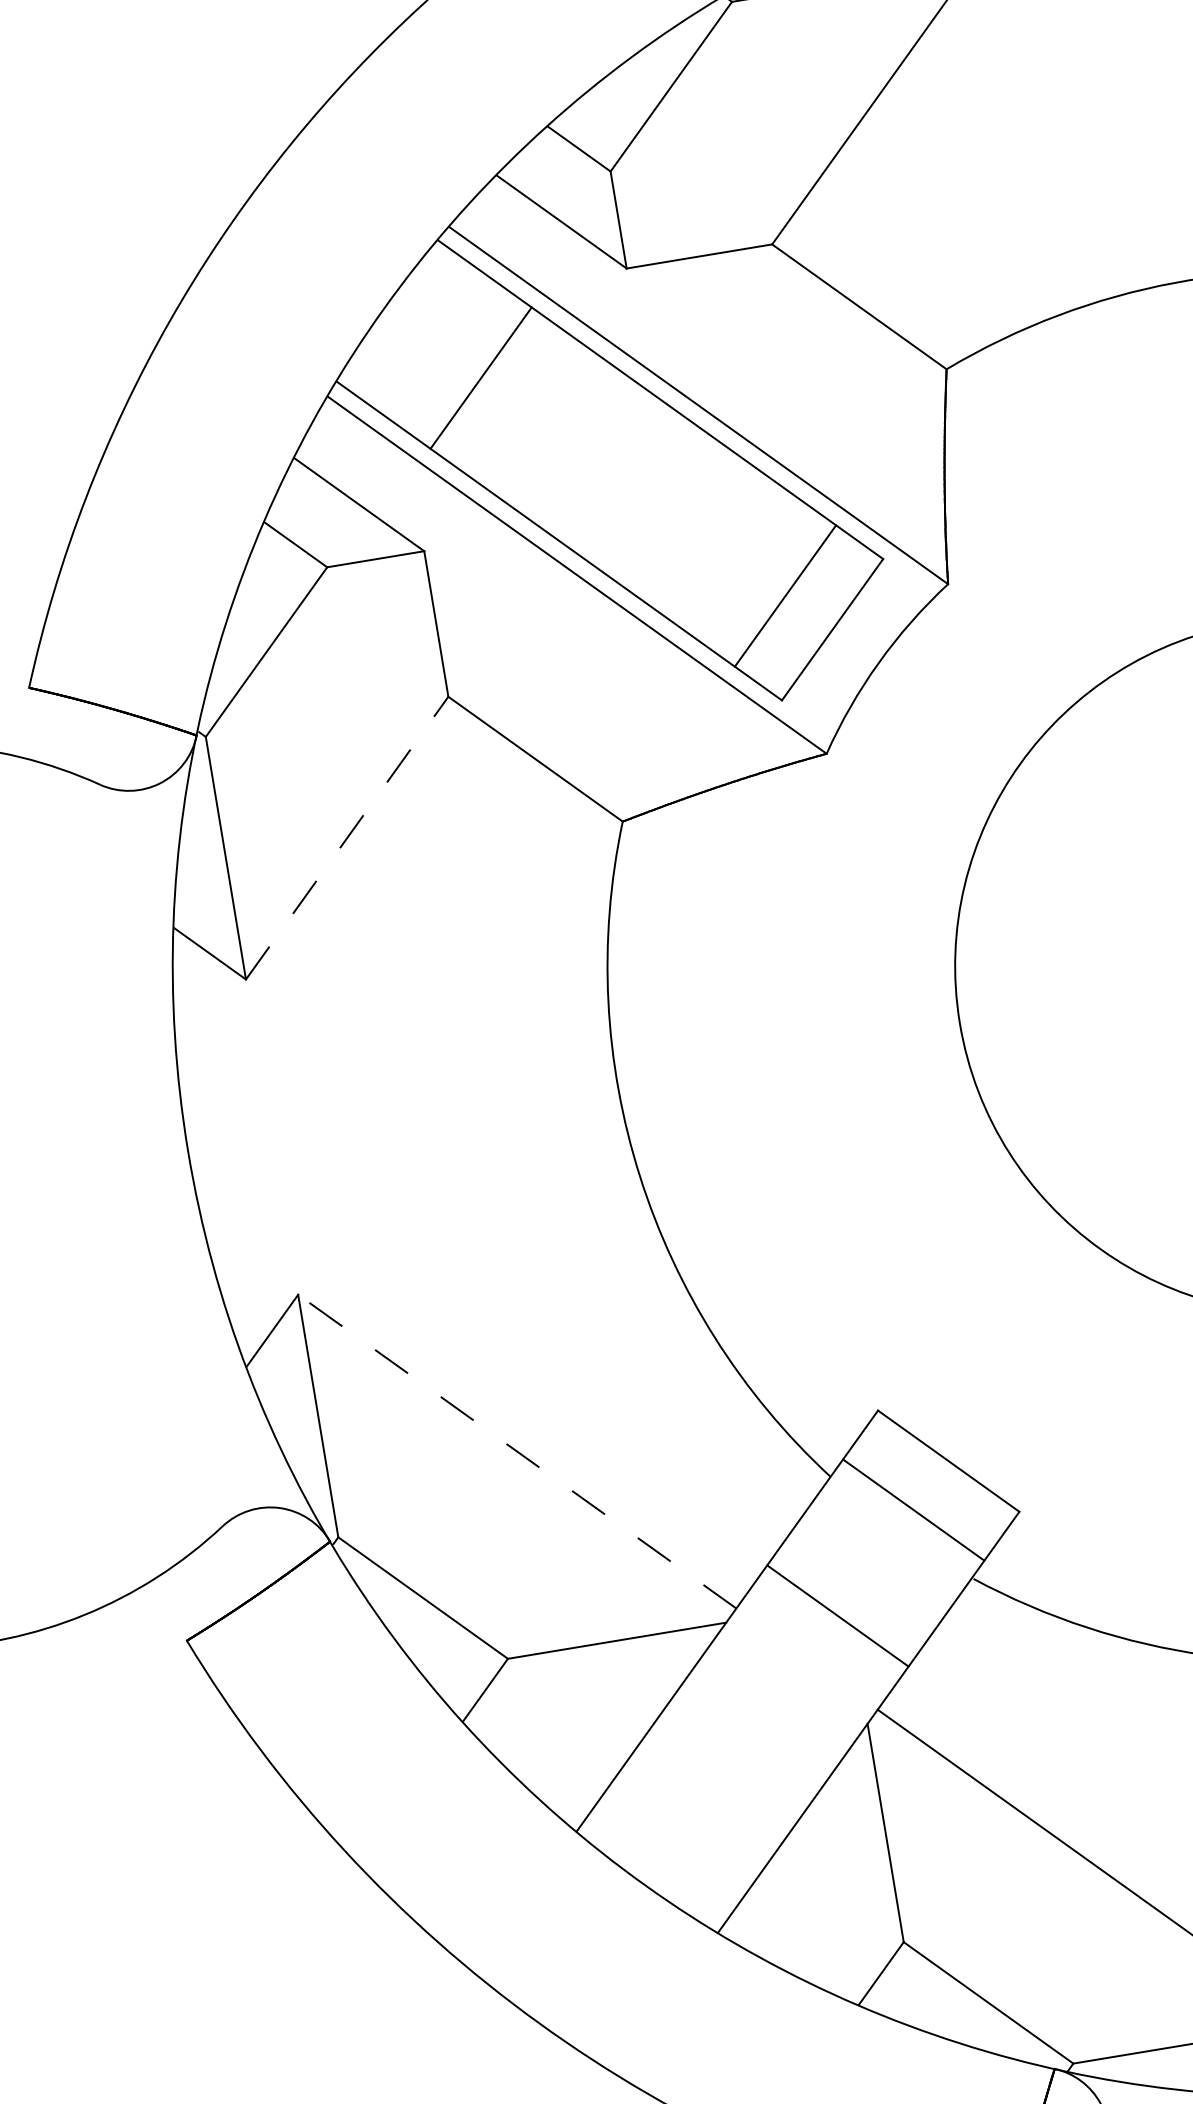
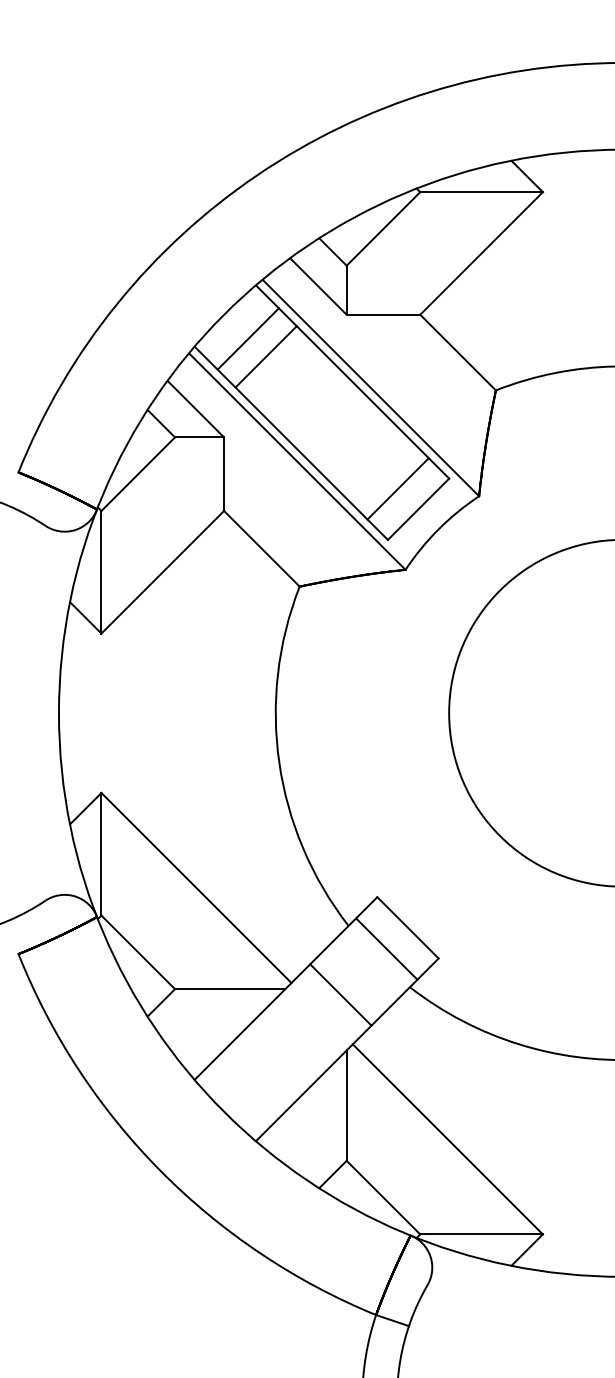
line: (438, 347) -> (247, 338), added
line: (346, 838) -> (162, 572), dashed -> solid
line: (517, 1450) -> (196, 887), dashed -> solid

